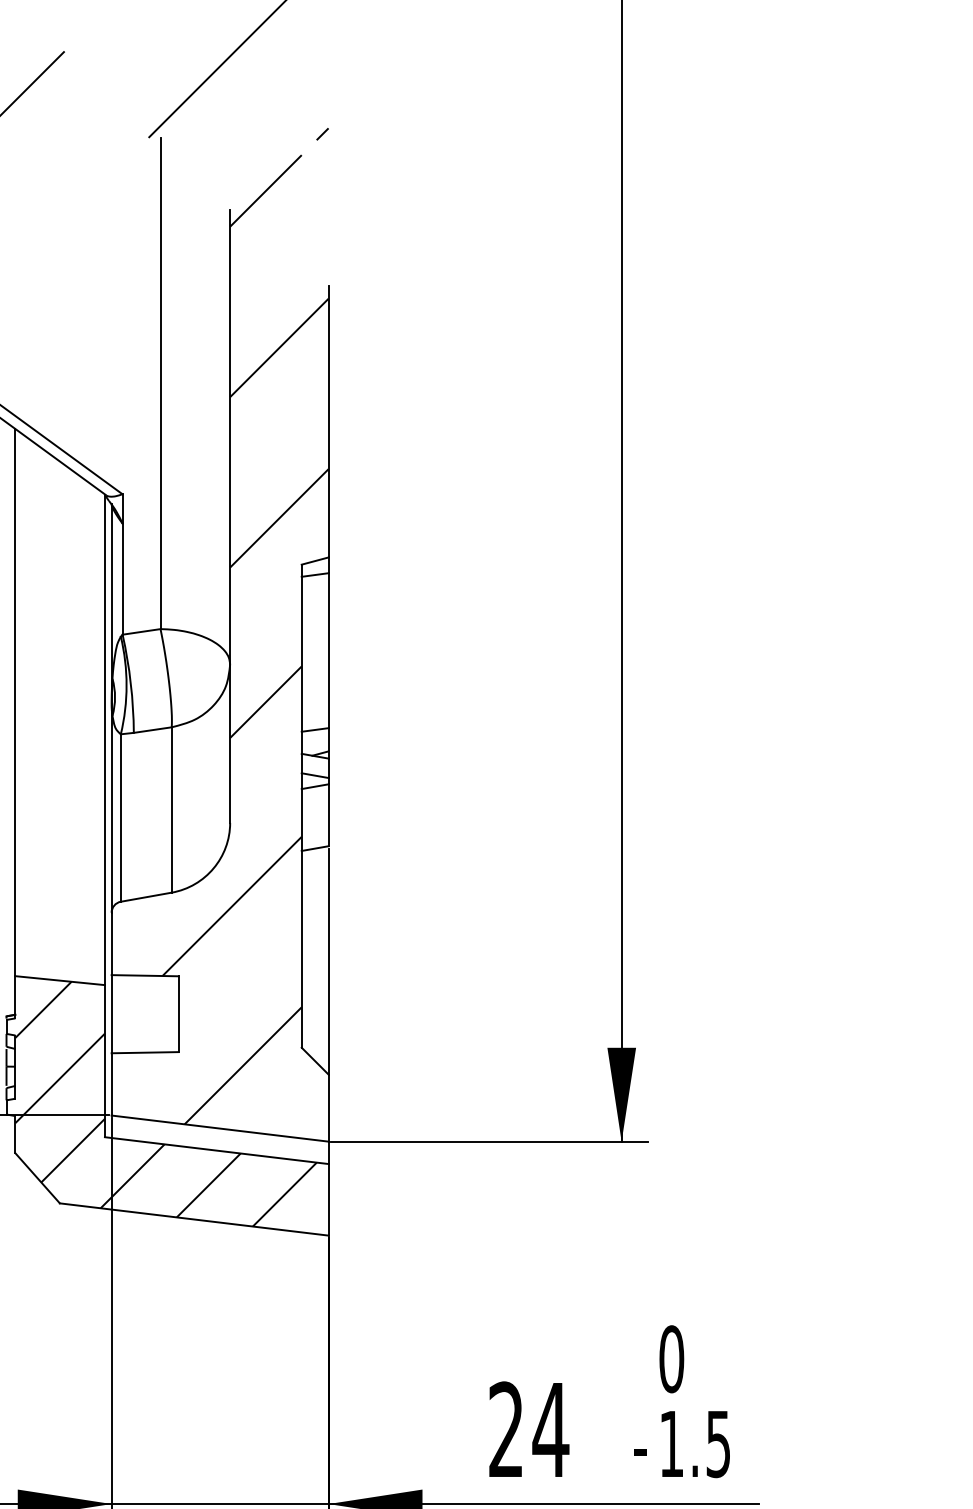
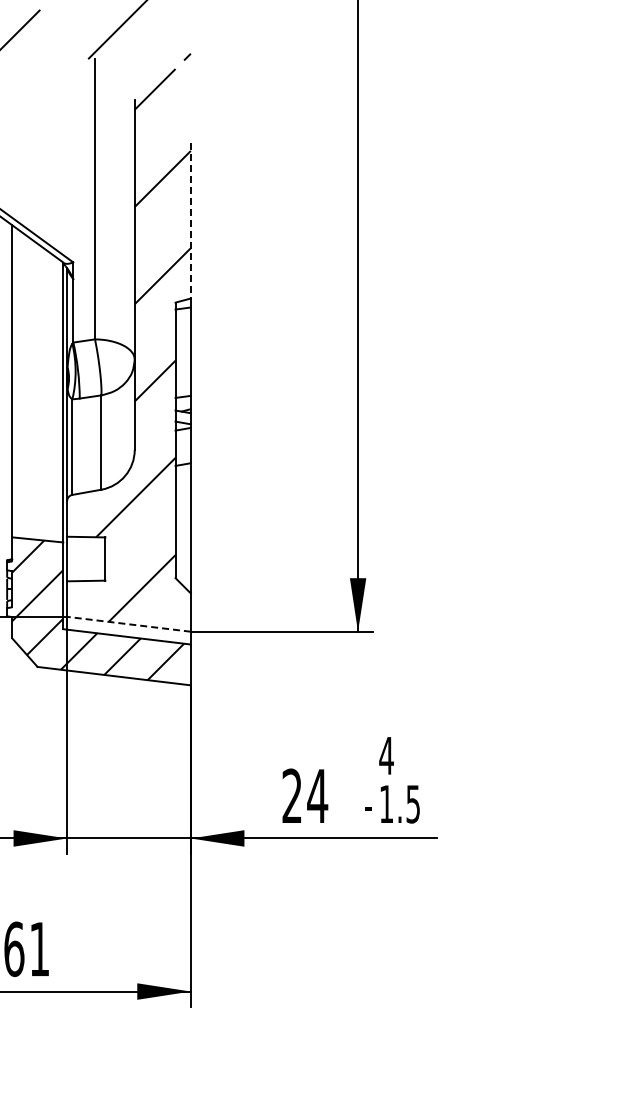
line: (327, 420) -> (190, 220), solid -> dashed
line: (219, 1128) -> (128, 624), solid -> dashed
text: (671, 1358) -> (386, 755), 0 -> 4

